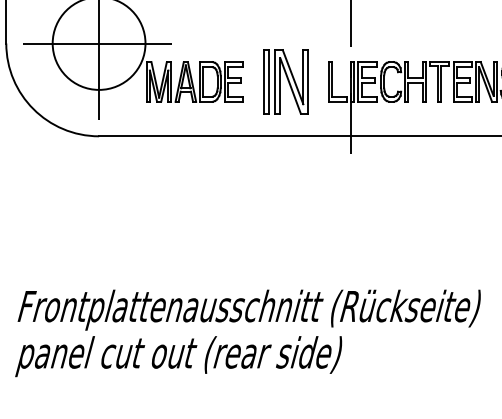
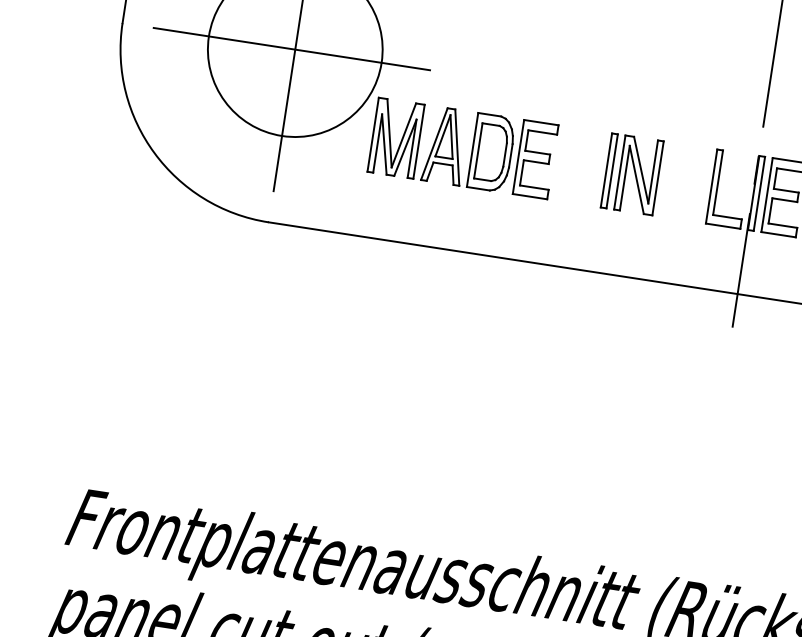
part: (285, 81) -> (631, 173), size x0.62

